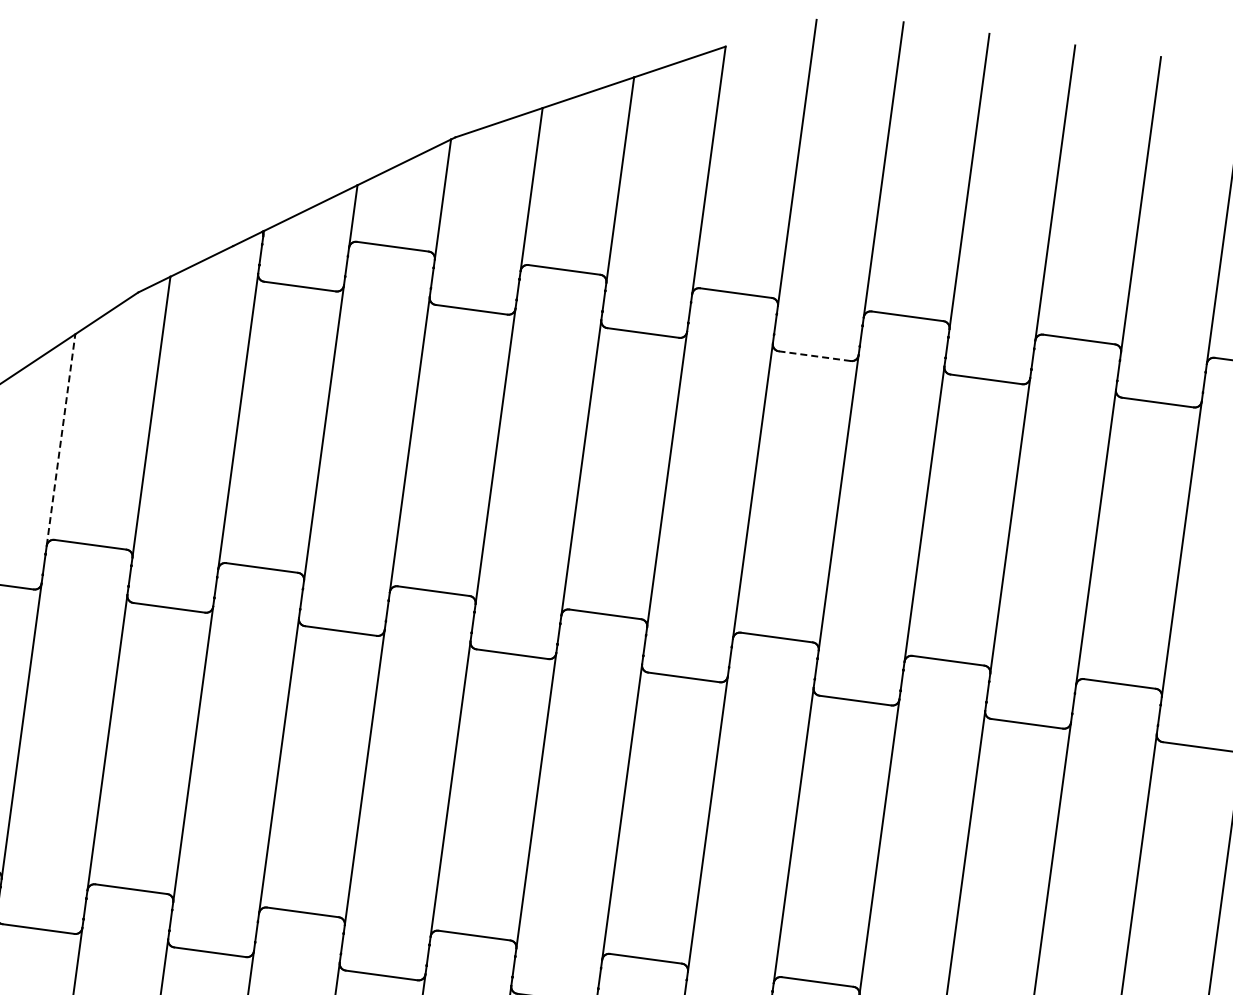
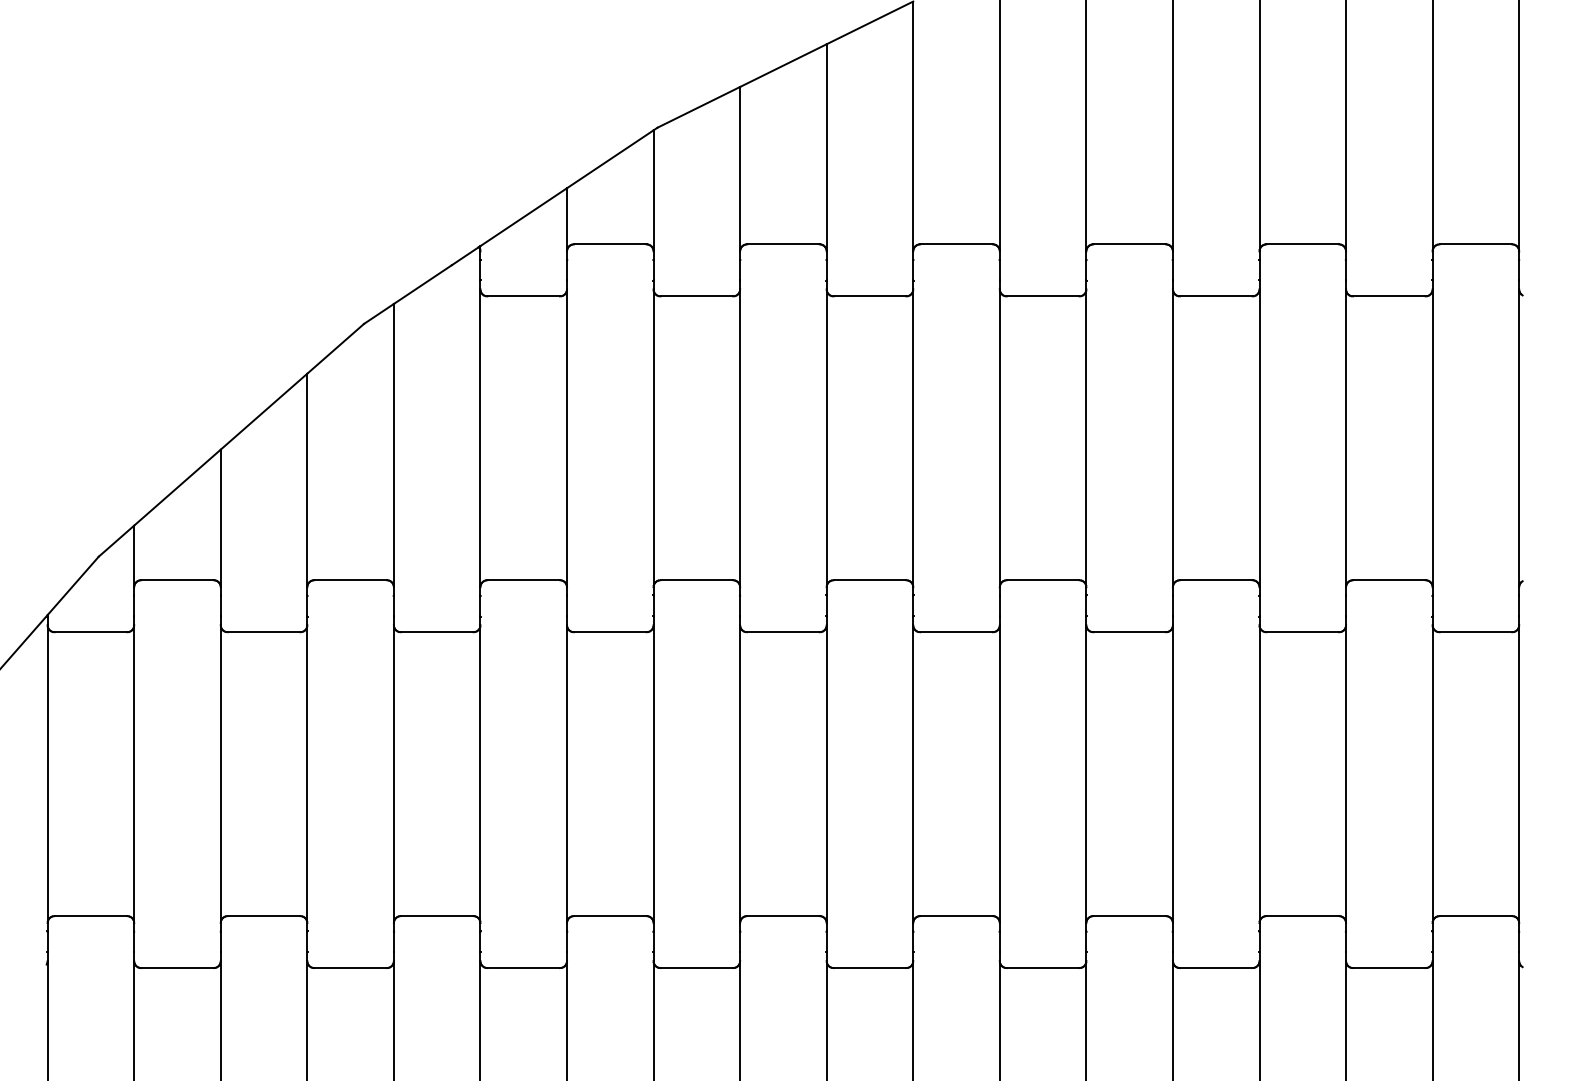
line: (814, 356) -> (1042, 296), dashed -> solid
line: (61, 440) -> (307, 480), dashed -> solid

